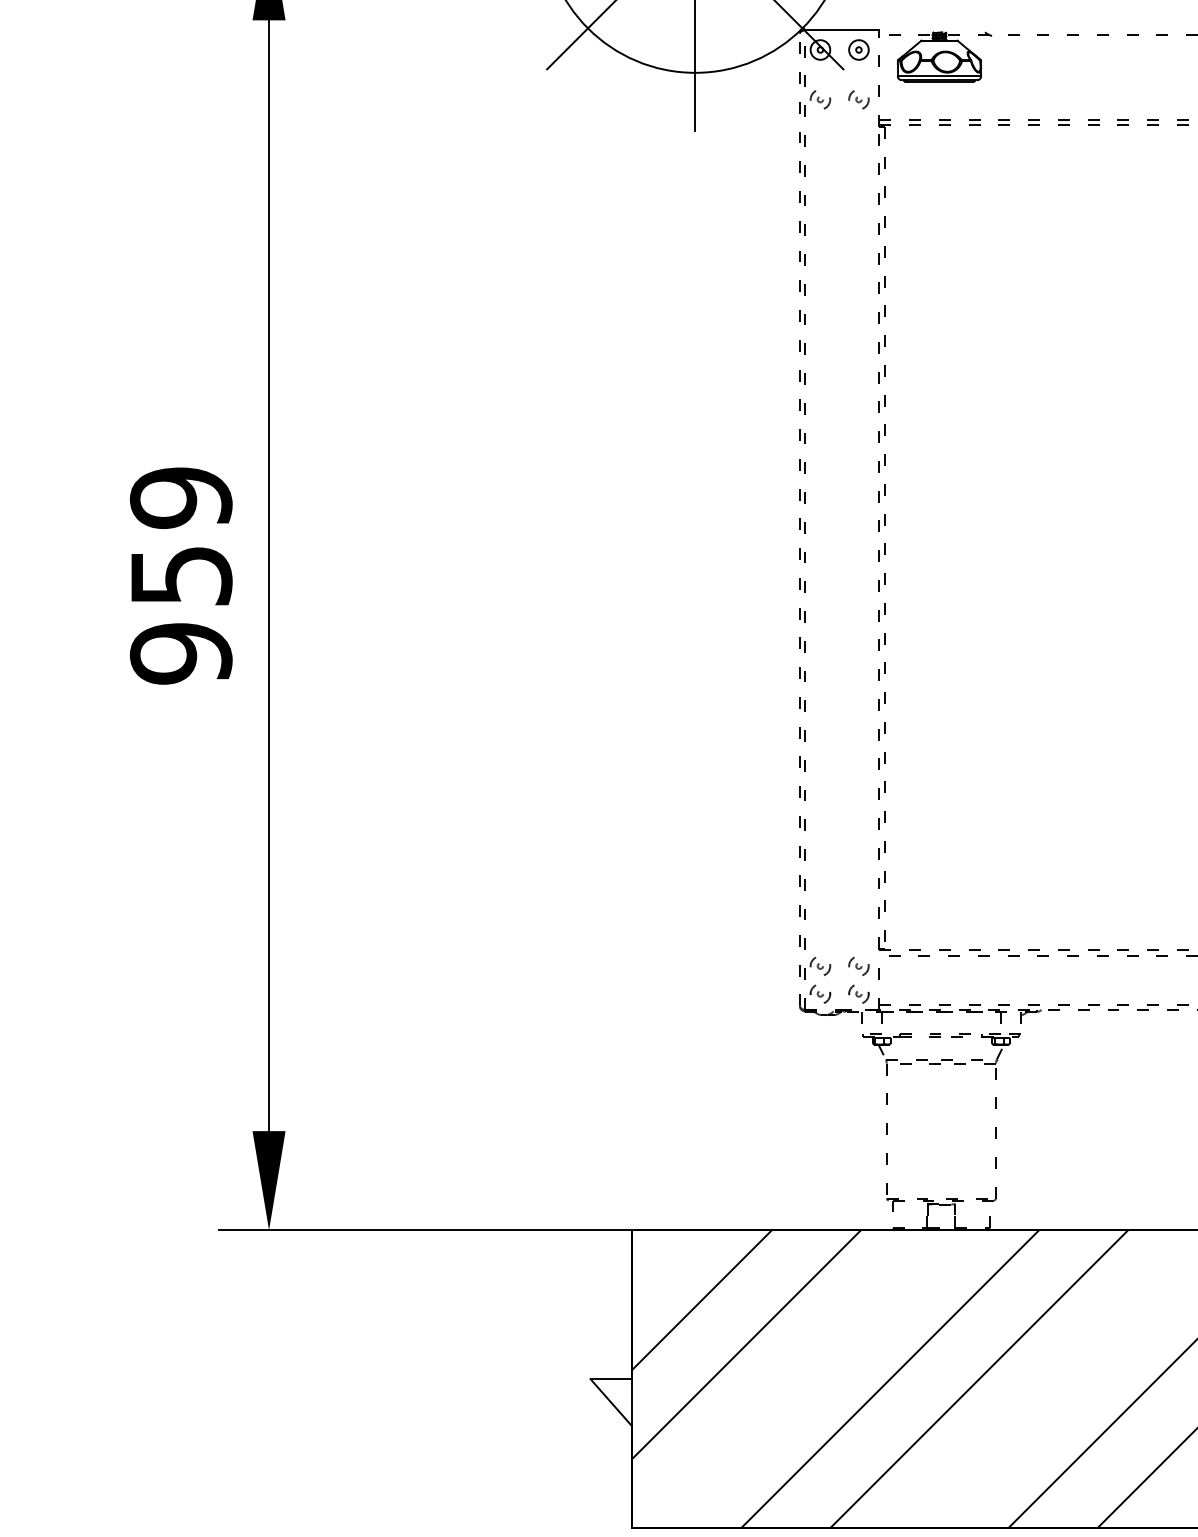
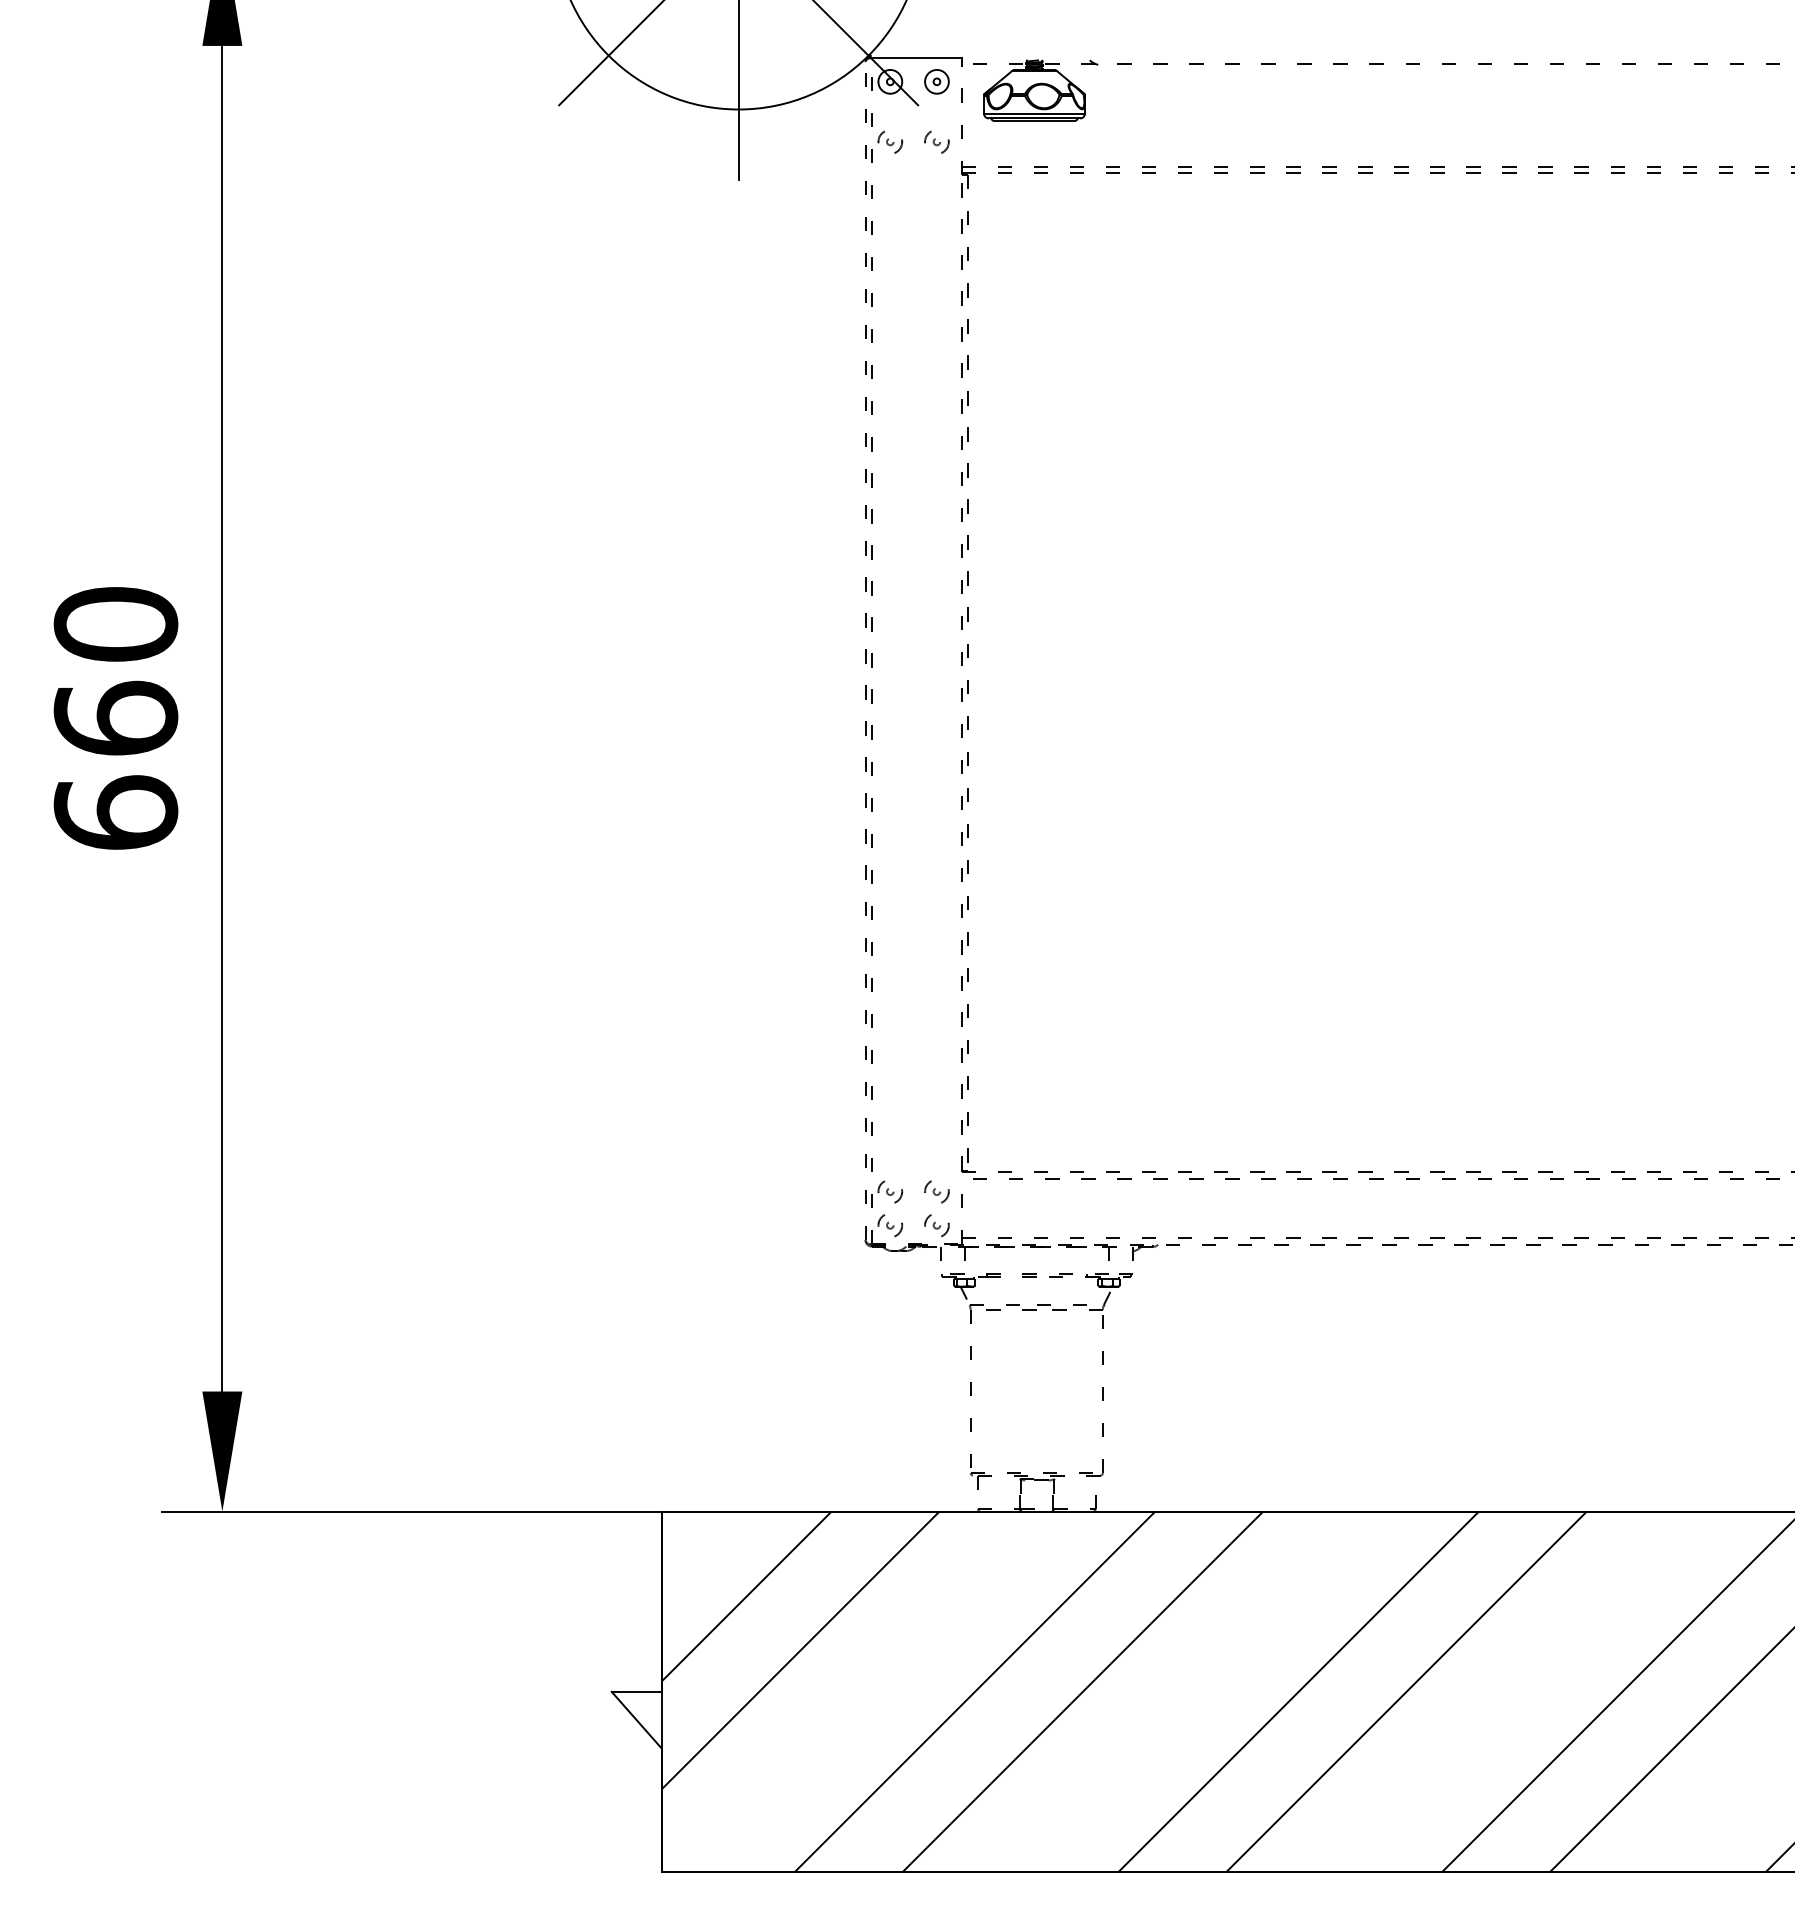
text: (180, 575) -> (115, 718), 959 -> 660

